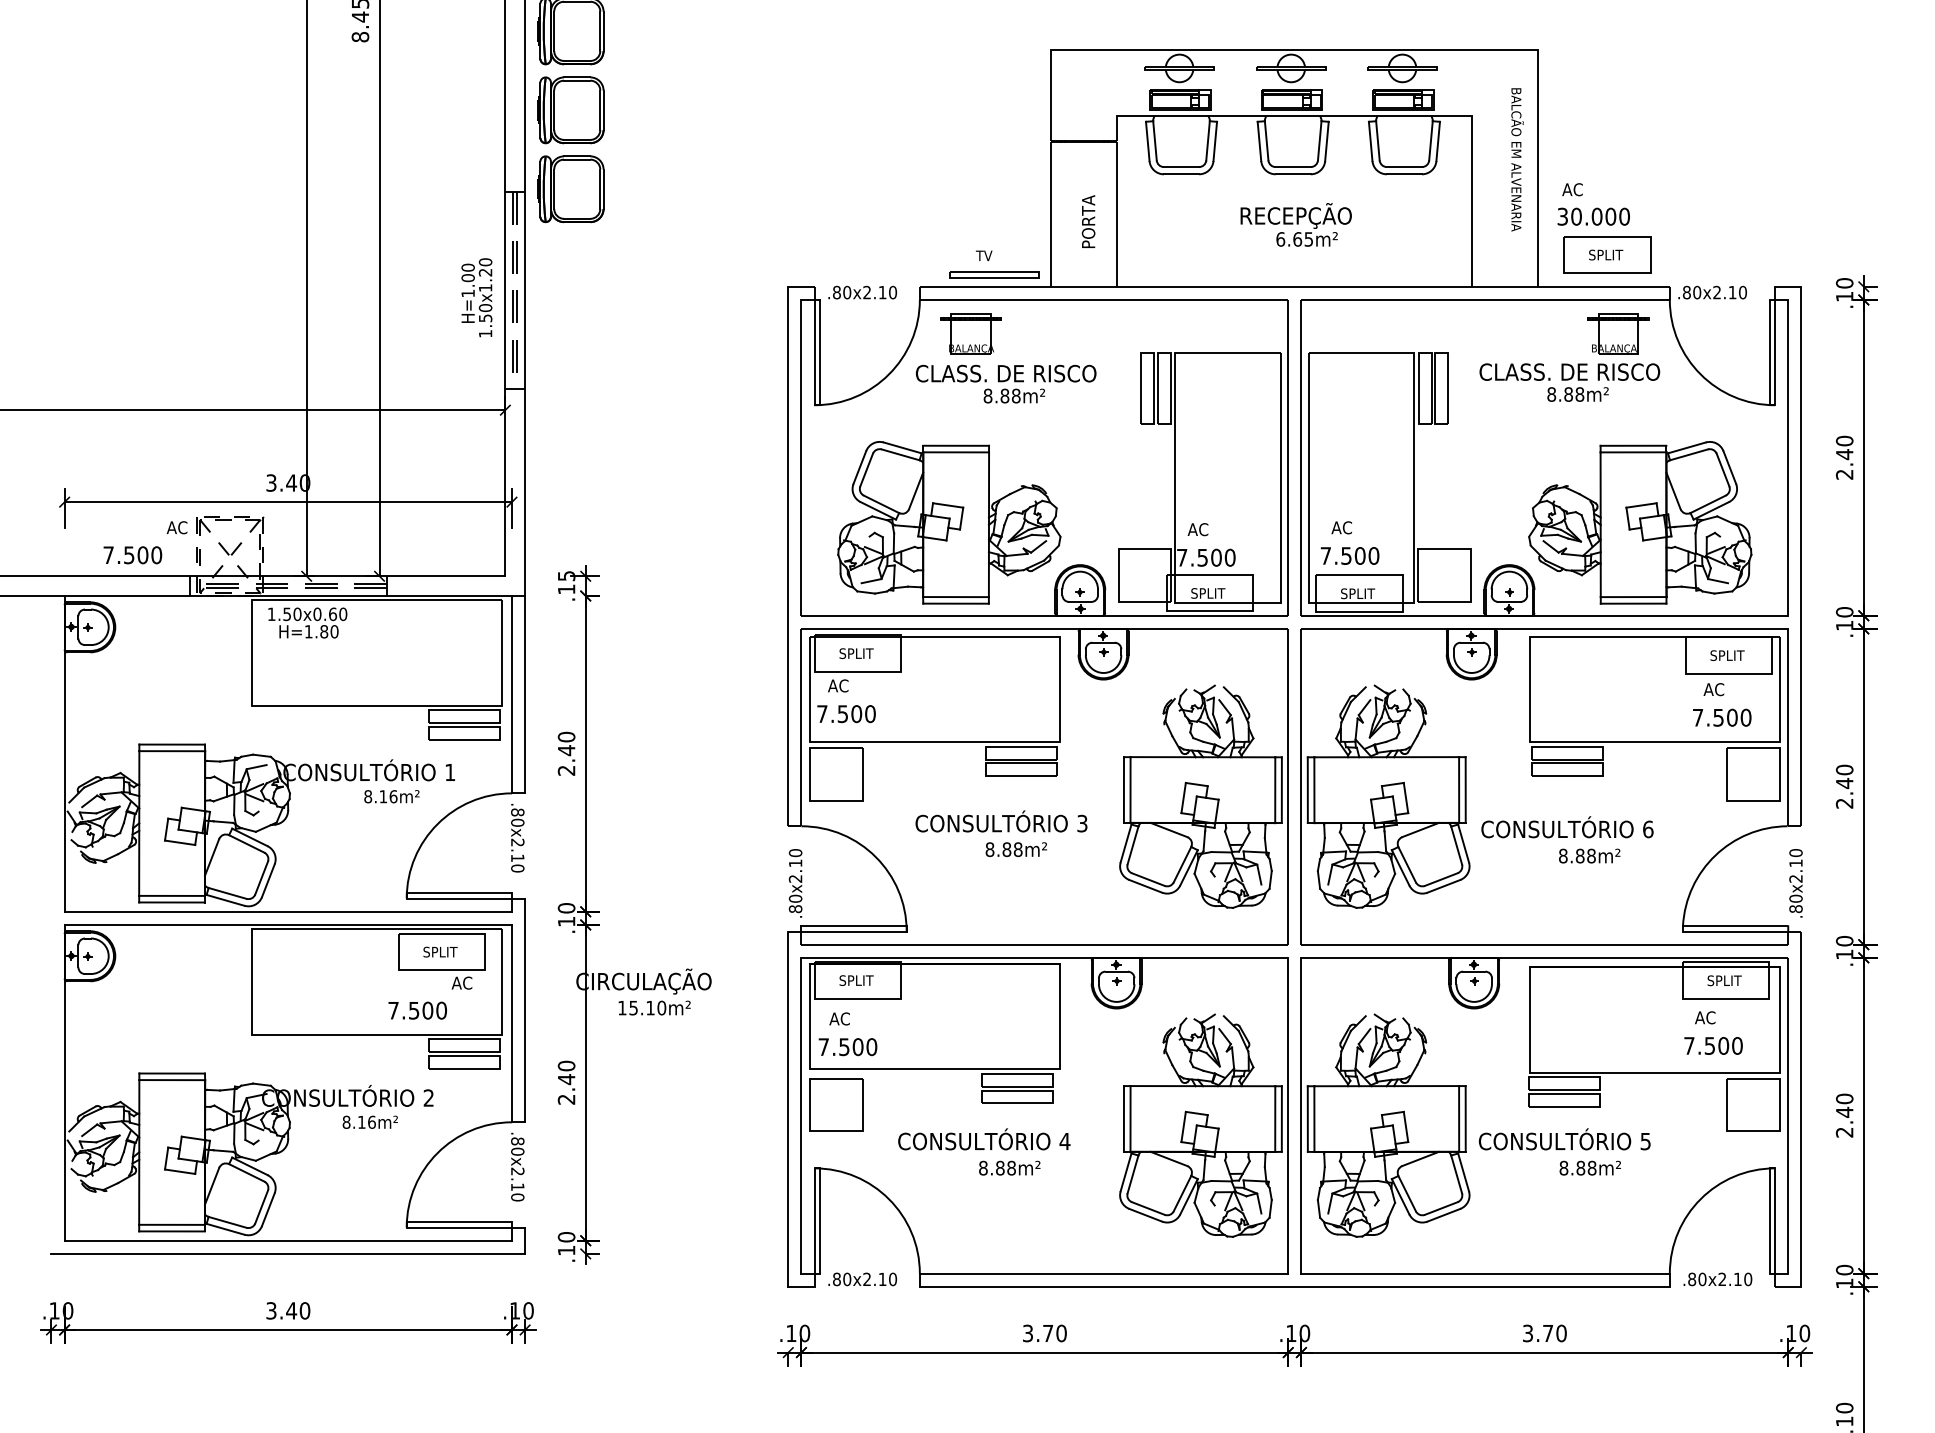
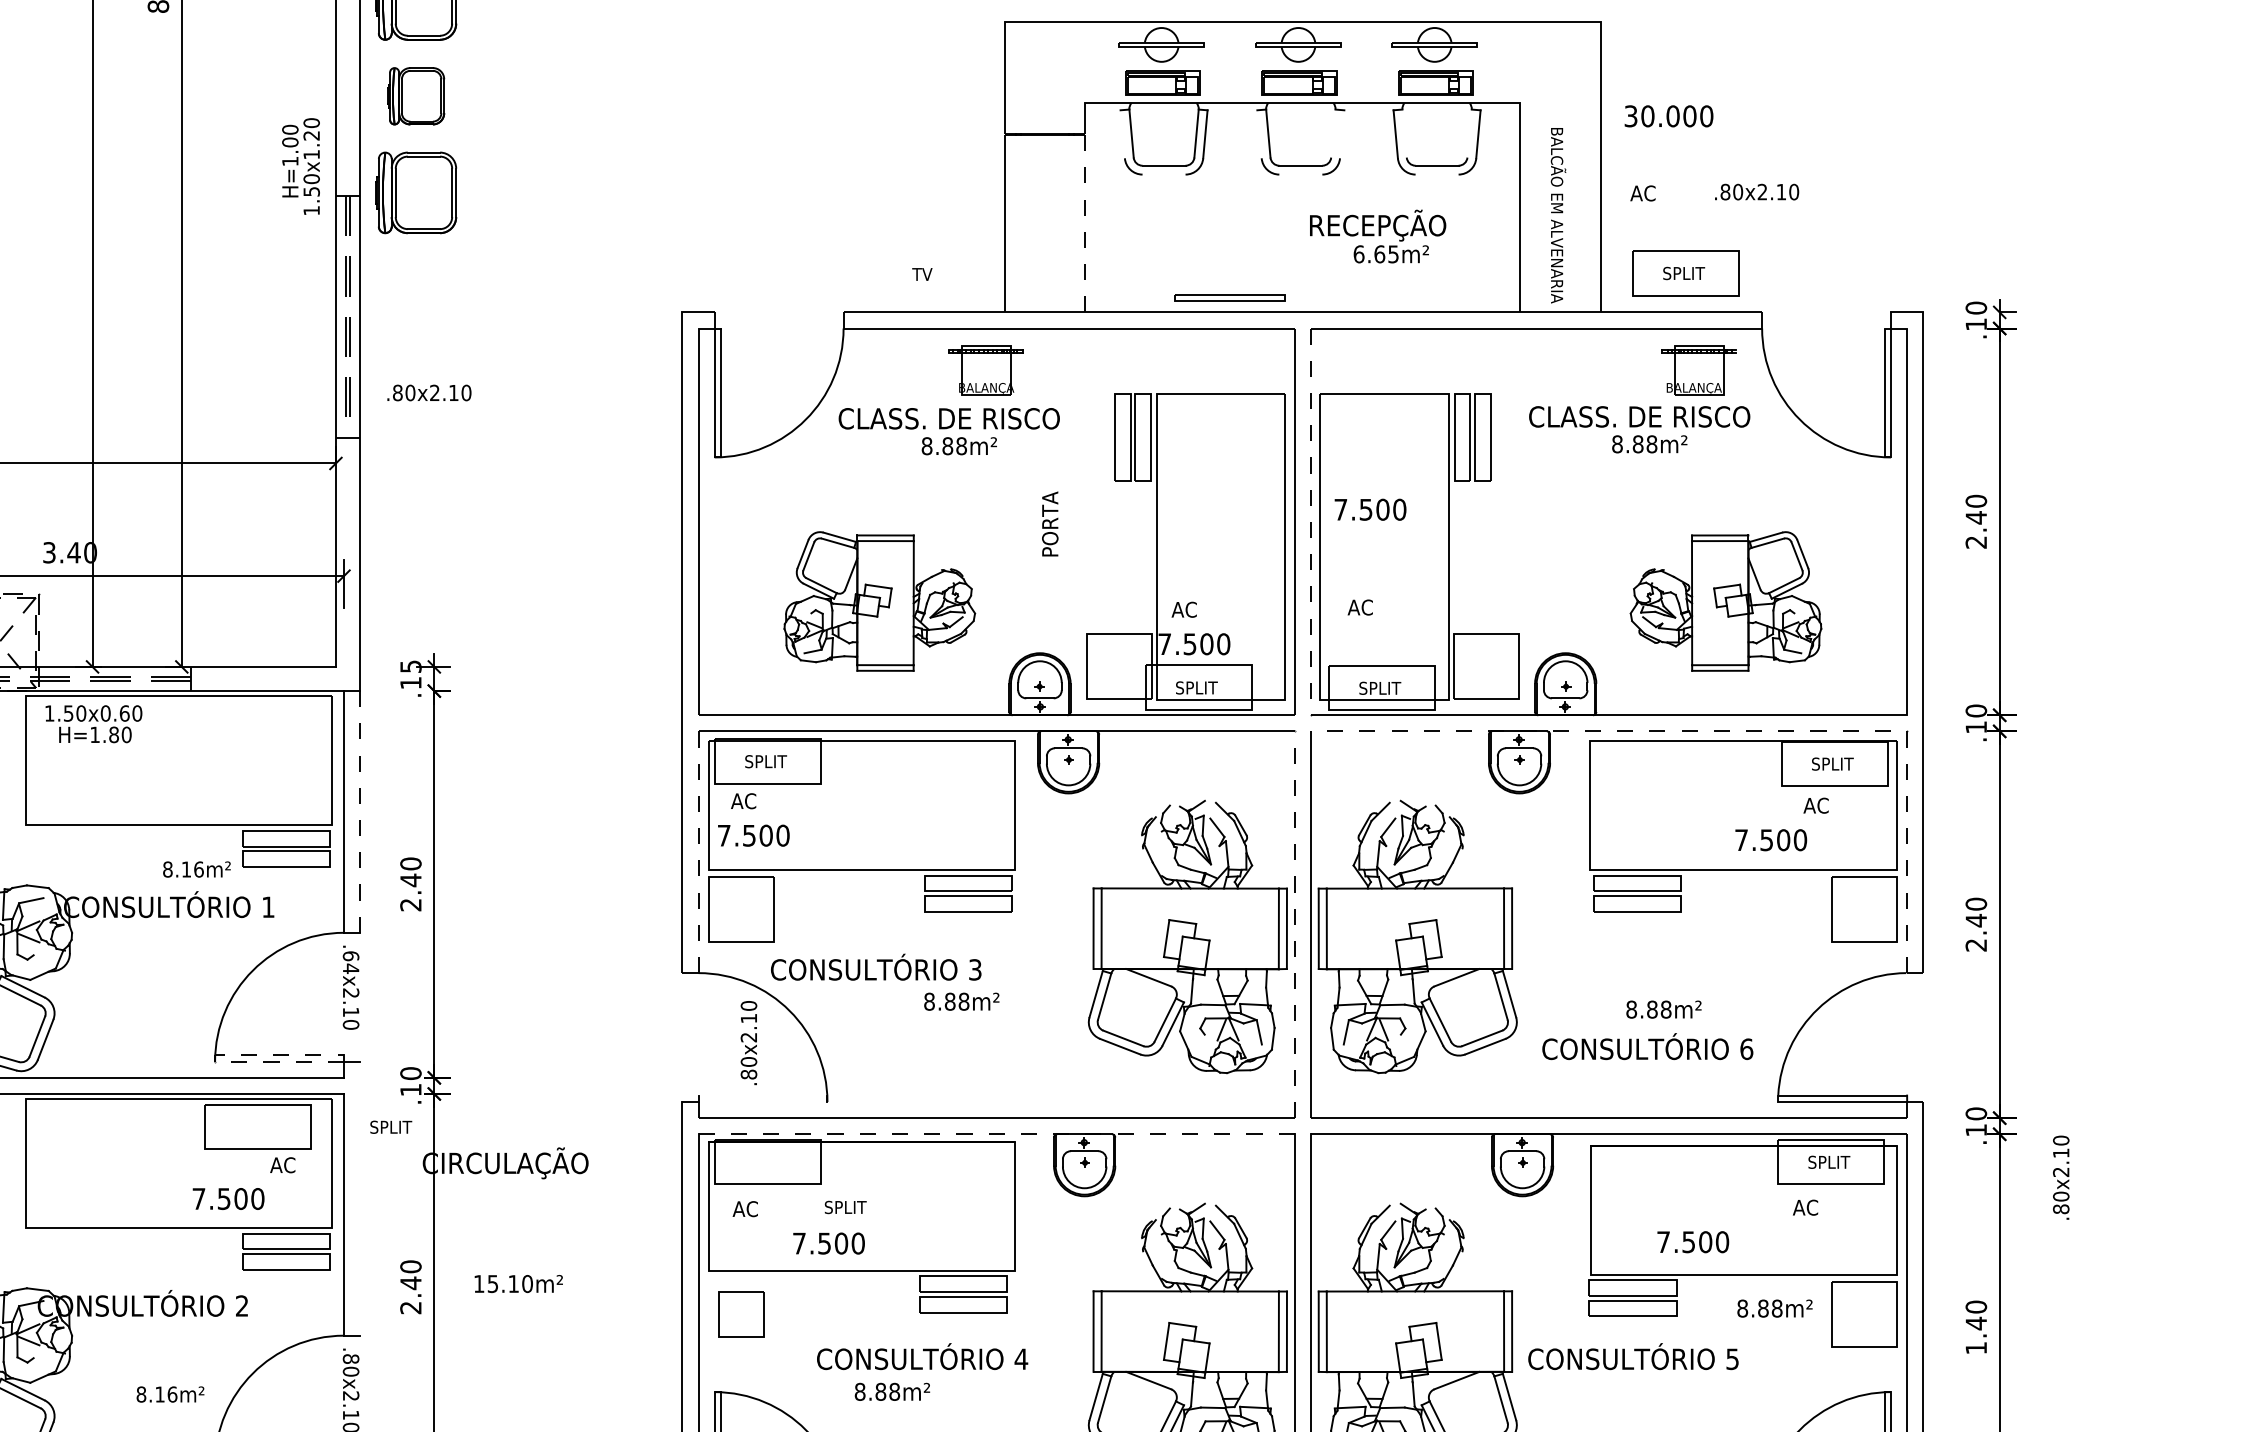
part: (570, 110) -> (415, 96), size x0.7
line: (1319, 140) -> (1333, 133), removed
line: (1377, 140) -> (1404, 133), removed
line: (1430, 140) -> (1469, 133), removed
line: (1147, 141) -> (1122, 134), removed
line: (1259, 141) -> (1259, 134), removed
line: (1326, 141) -> (1341, 134), removed
text: (1517, 159) -> (1558, 215), moved
line: (1181, 174) -> (1164, 174), removed
line: (1292, 174) -> (1299, 174), removed
line: (1403, 174) -> (1435, 174), removed
line: (1117, 214) -> (1085, 223), solid -> dashed
text: (1593, 216) -> (1668, 116), moved
text: (1088, 221) -> (1050, 523), moved
text: (1295, 224) -> (1377, 236), moved
part: (994, 274) -> (1230, 297), moved
text: (862, 292) -> (429, 392), moved
text: (1712, 292) -> (1756, 191), moved
text: (476, 297) -> (300, 166), moved
part: (970, 333) -> (985, 369), moved
line: (1301, 457) -> (1311, 521), solid -> dashed
part: (949, 522) -> (879, 601), size x0.7
part: (1640, 522) -> (1726, 601), size x0.7
text: (1349, 555) -> (1369, 509), moved
line: (1644, 628) -> (1731, 730), solid -> dashed
line: (525, 694) -> (360, 811), solid -> dashed
text: (1722, 717) -> (1771, 839), moved
line: (801, 727) -> (698, 852), solid -> dashed
line: (1288, 786) -> (1295, 924), solid -> dashed
text: (391, 796) -> (196, 869), moved
text: (517, 817) -> (350, 962), .80x2.10 -> .64x2.10
text: (1001, 821) -> (876, 967), moved
text: (1567, 827) -> (1647, 1046), moved
text: (795, 883) -> (748, 1043), moved
text: (1795, 883) -> (2060, 1177), moved
line: (406, 896) -> (214, 1059), solid -> dashed
line: (853, 926) -> (762, 1095), removed
line: (853, 931) -> (762, 1101), removed
text: (440, 951) -> (391, 1126), moved
line: (1045, 957) -> (997, 1133), solid -> dashed
text: (856, 980) -> (845, 1207), moved
text: (654, 1007) -> (518, 1283), moved
line: (525, 1010) -> (360, 1198), removed
text: (1713, 1045) -> (1693, 1241), moved
text: (847, 1047) -> (828, 1244), moved
part: (836, 1104) -> (741, 1313), size x0.7
text: (369, 1121) -> (169, 1393), moved
text: (1844, 1132) -> (1976, 1348), 2.40 -> 1.40
text: (1009, 1167) -> (892, 1391), moved
text: (1589, 1167) -> (1773, 1307), moved

